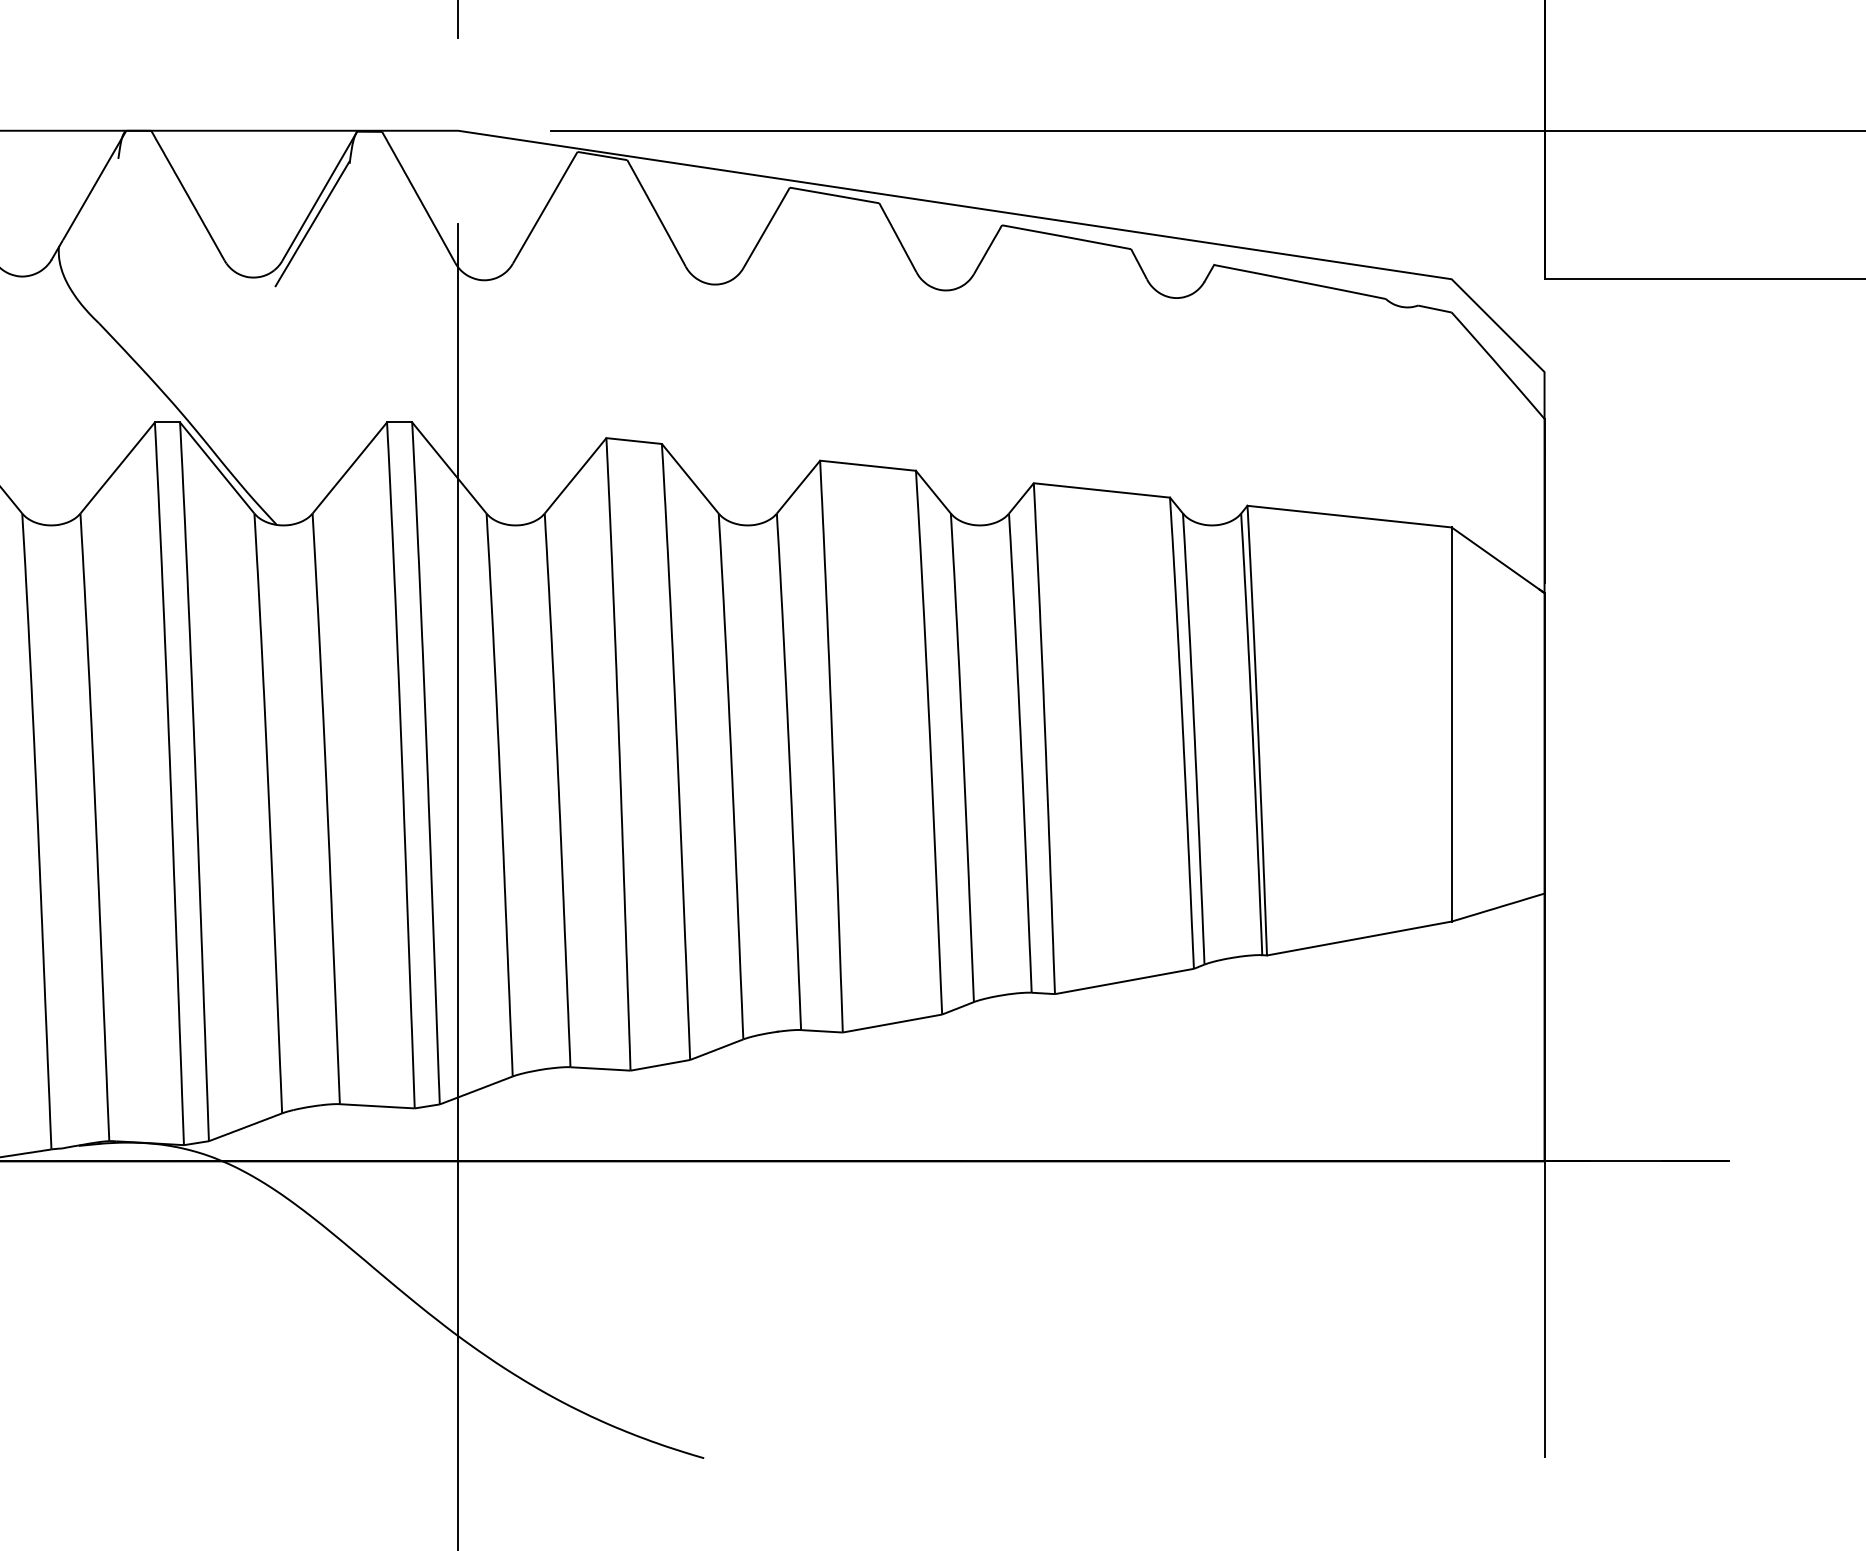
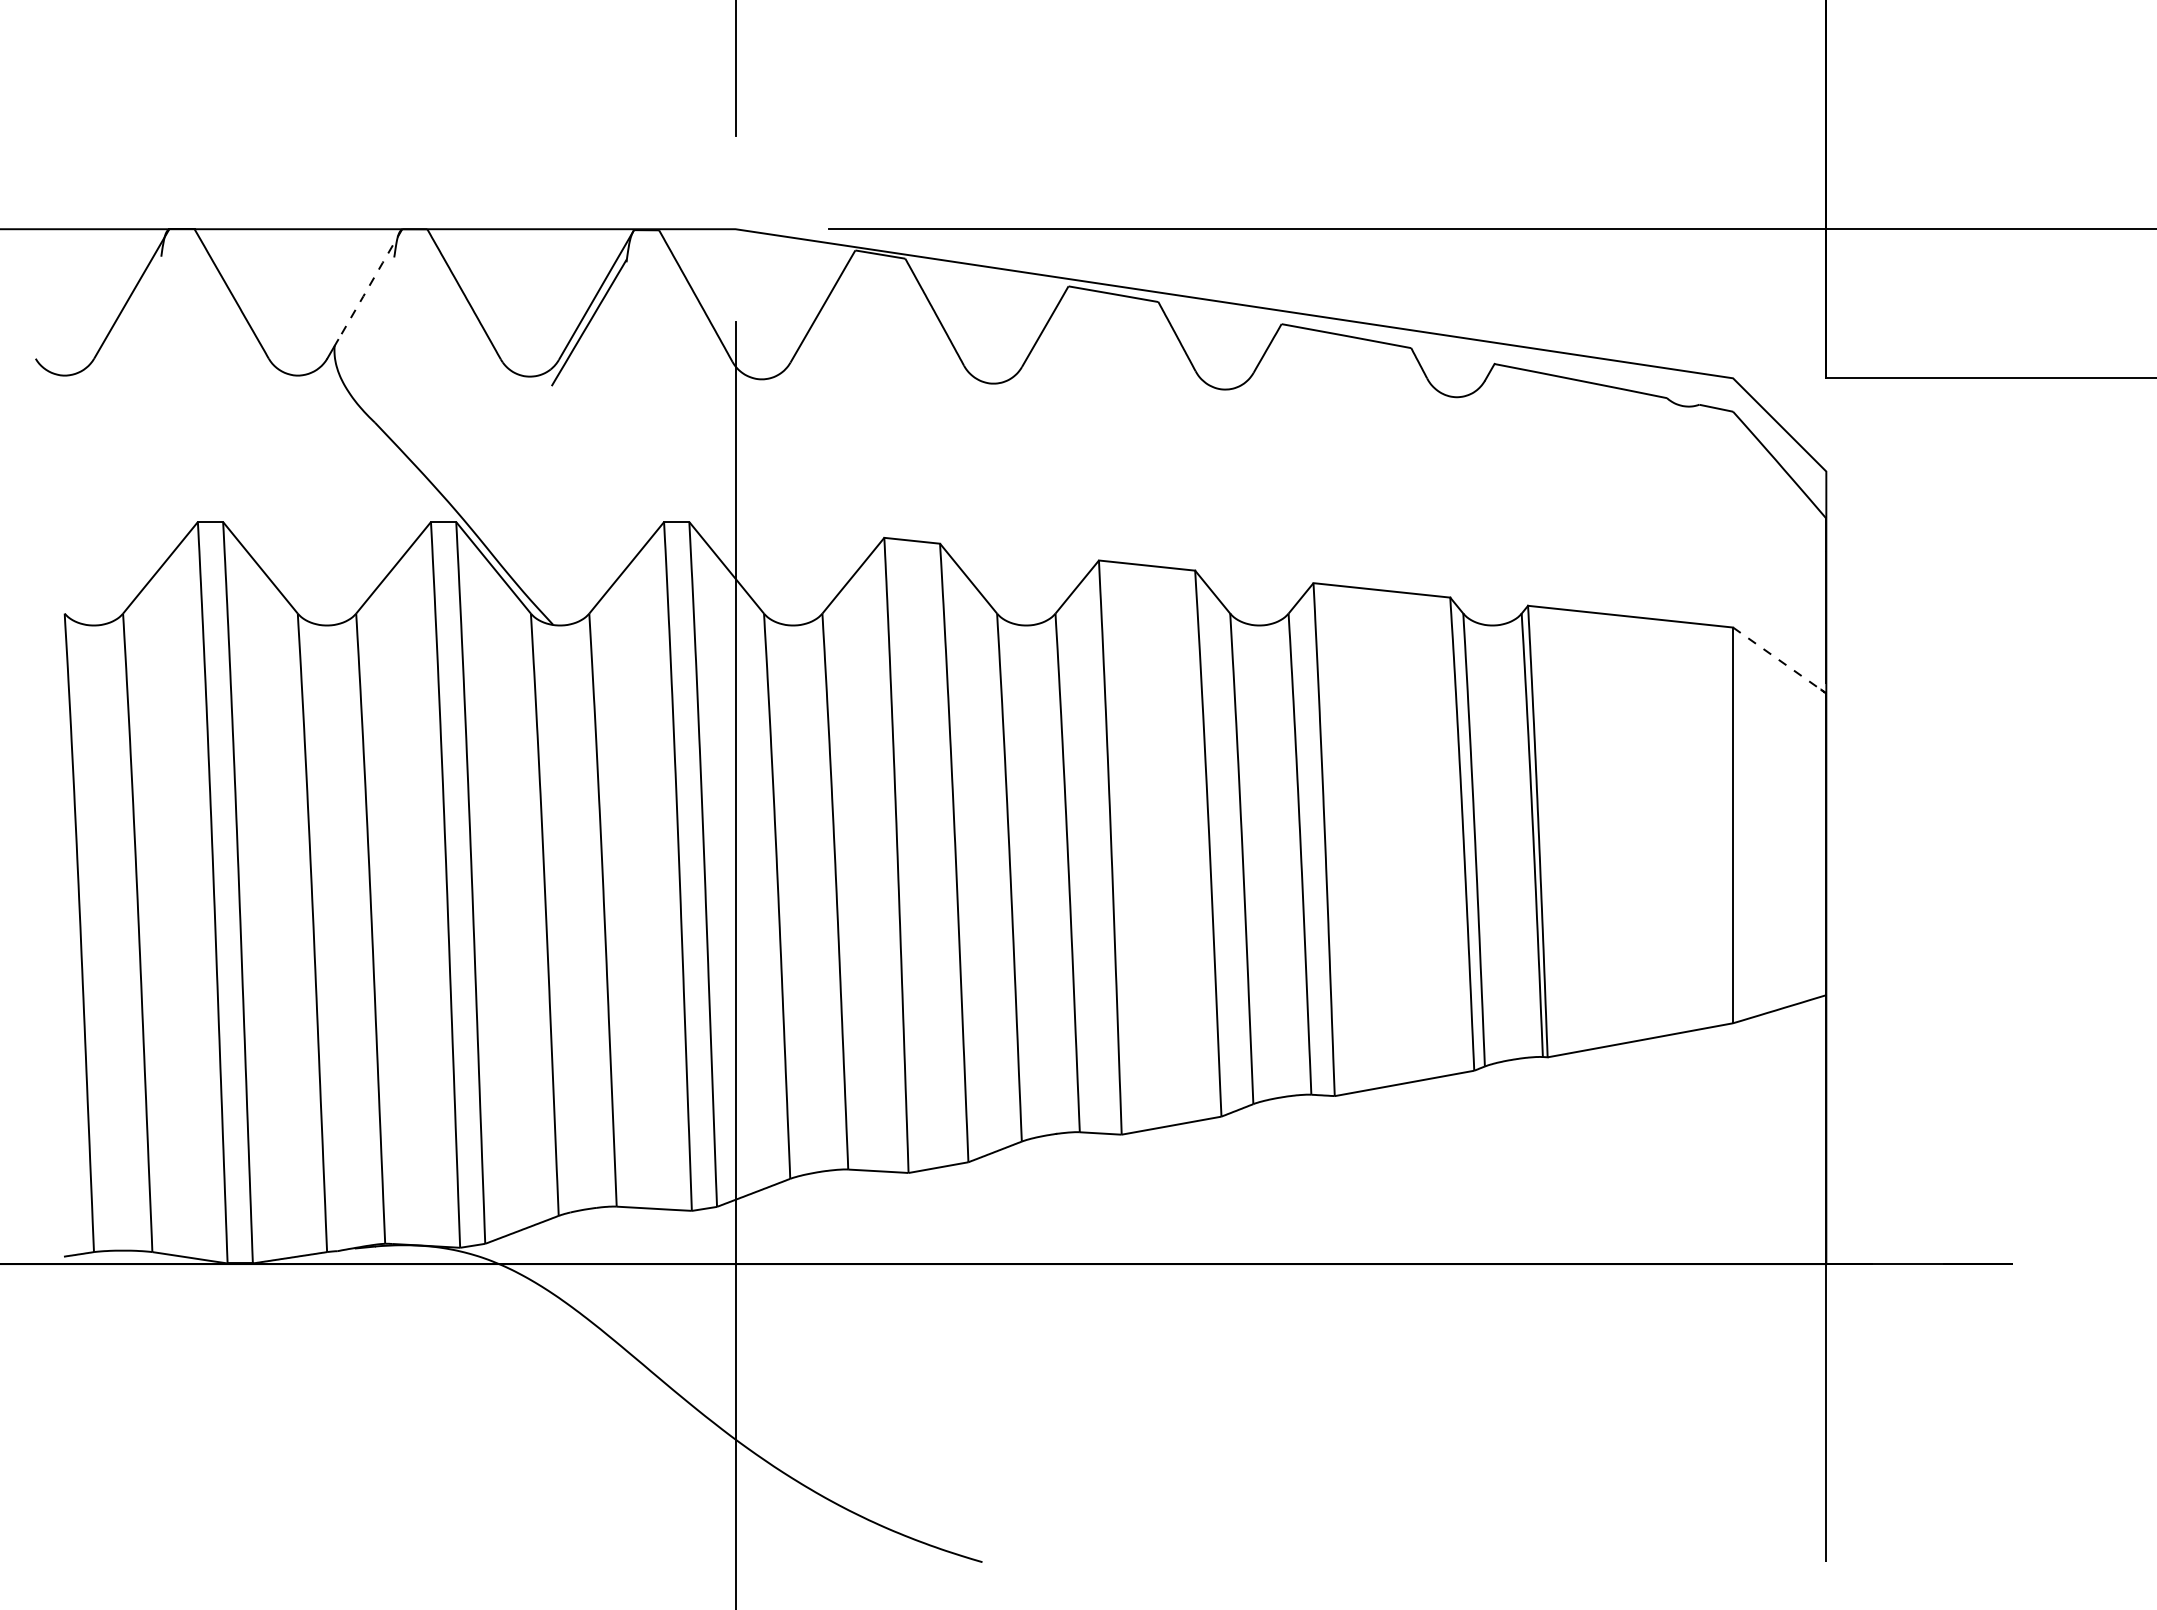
line: (94, 185) -> (370, 284), solid -> dashed
line: (1494, 558) -> (1776, 658), solid -> dashed

